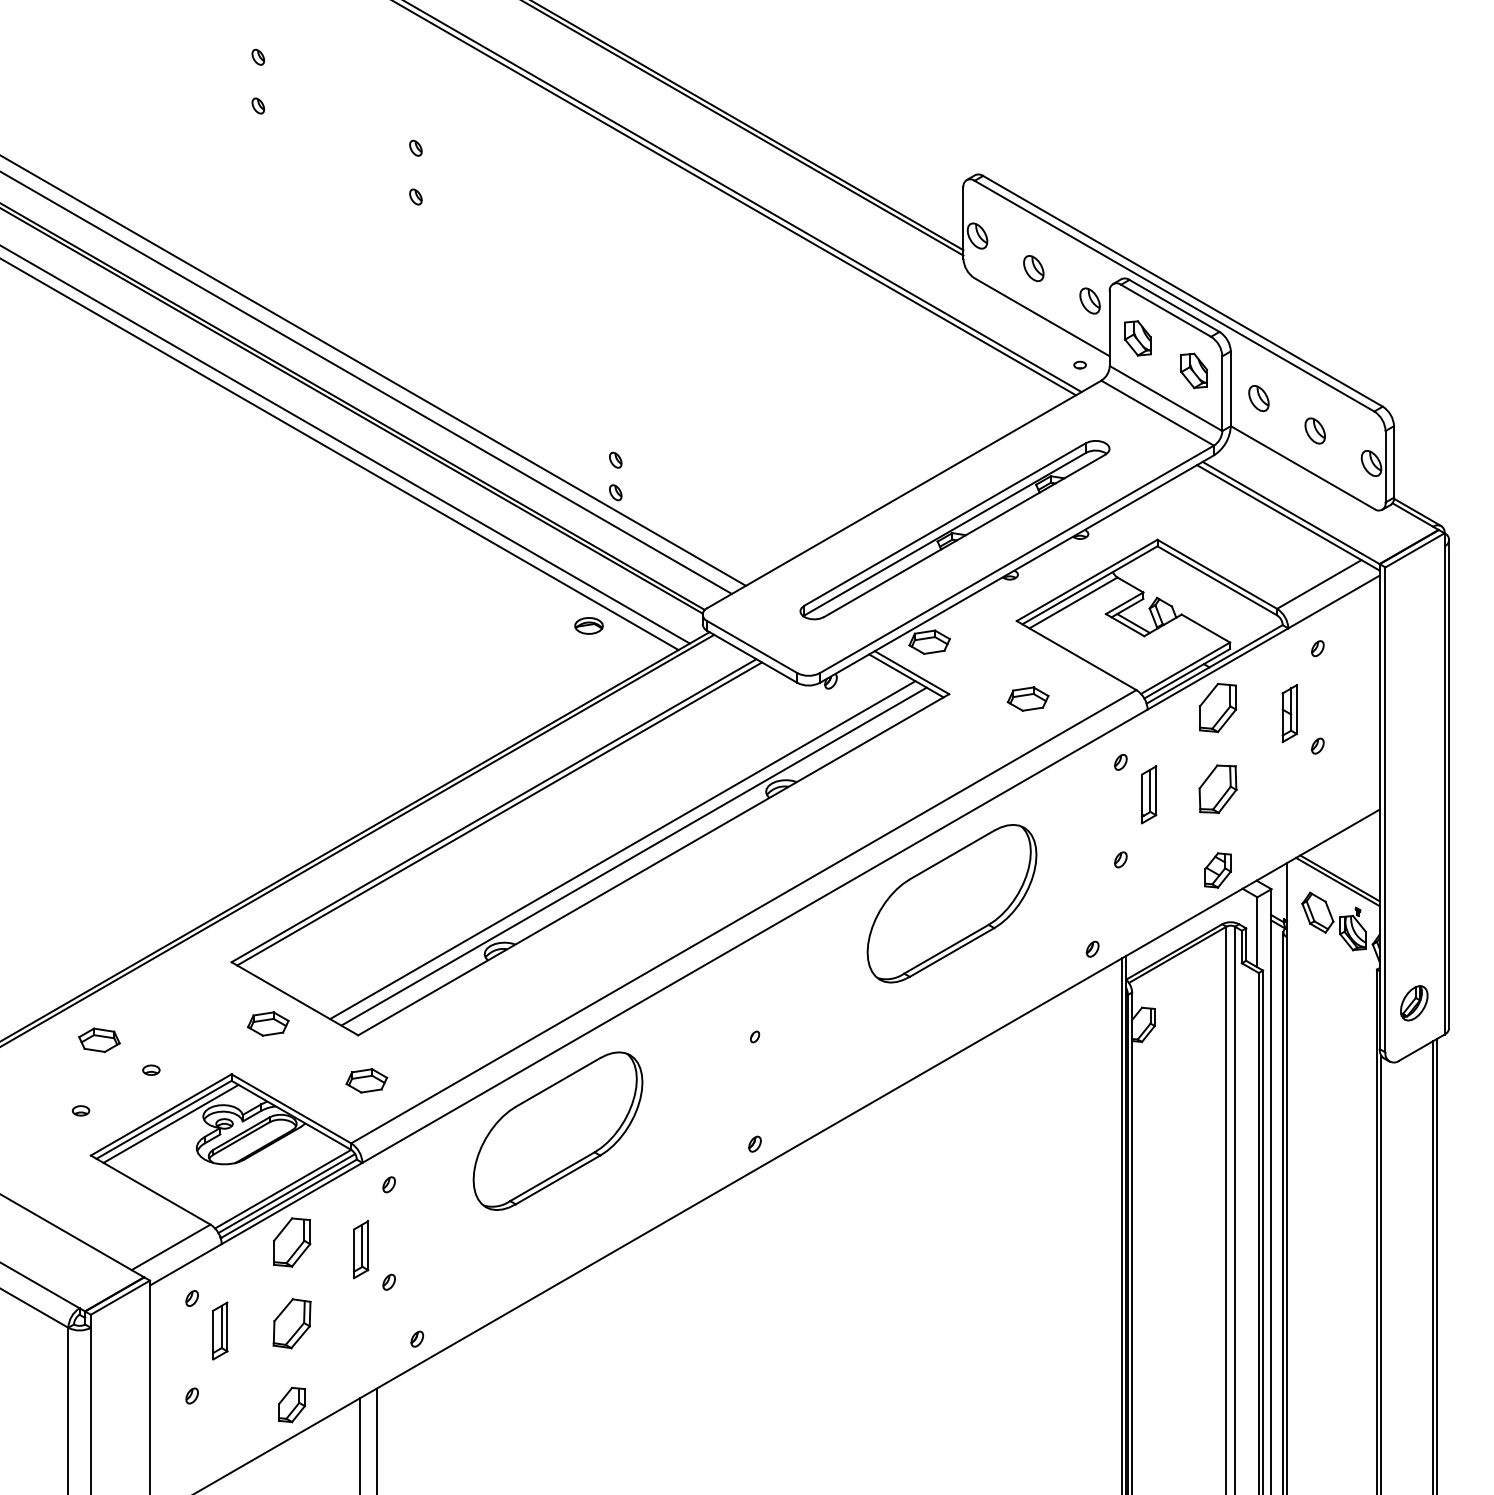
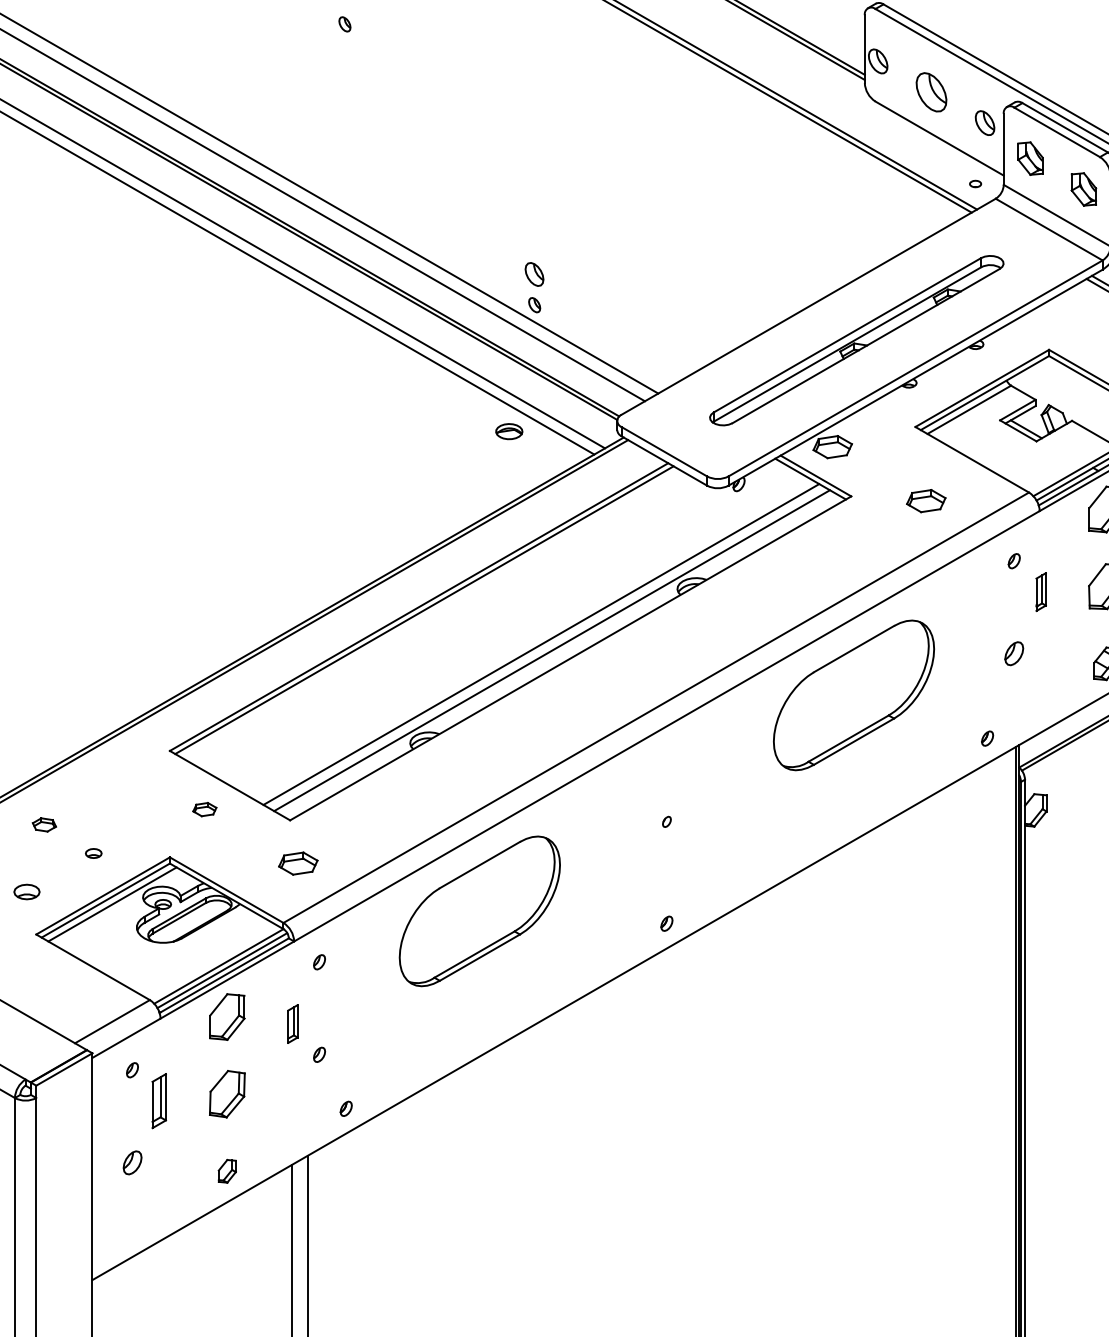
part: (1033, 268) -> (931, 92), size x1.6
part: (615, 459) -> (534, 273), size x1.6
part: (1149, 794) -> (1041, 591), size x0.7
part: (1120, 859) -> (1013, 653), size x1.6
part: (268, 1023) -> (204, 809), size x0.6
part: (99, 1039) -> (44, 824), size x0.6
part: (80, 1110) -> (26, 891), size x1.6
part: (361, 1249) -> (293, 1023), size x0.7
part: (191, 1395) -> (131, 1162), size x1.6
part: (291, 1404) -> (226, 1170), size x0.7

